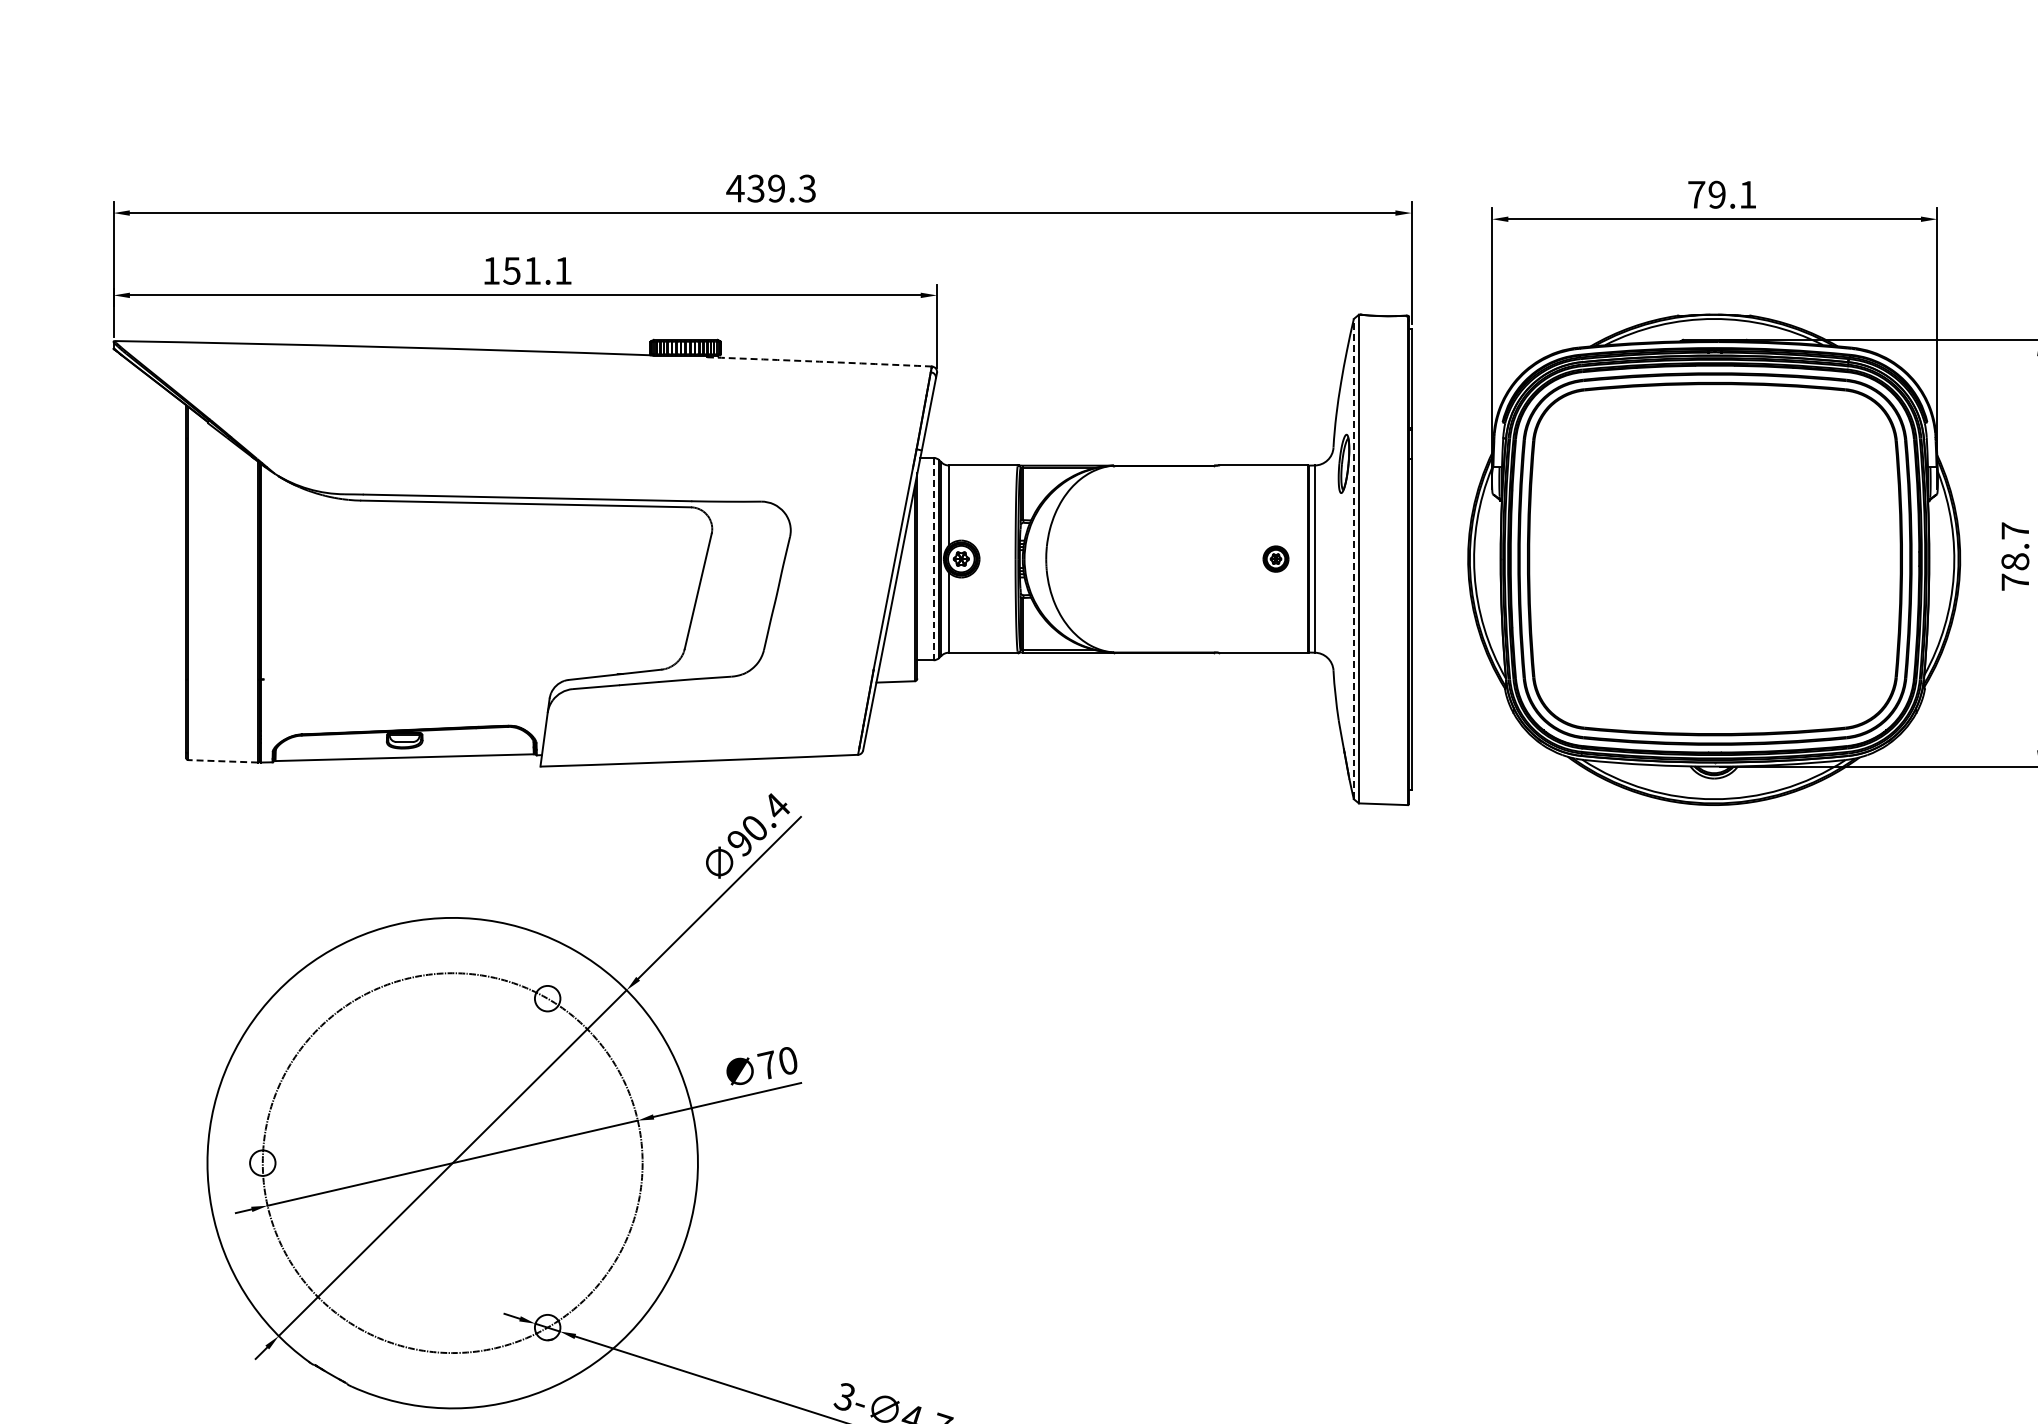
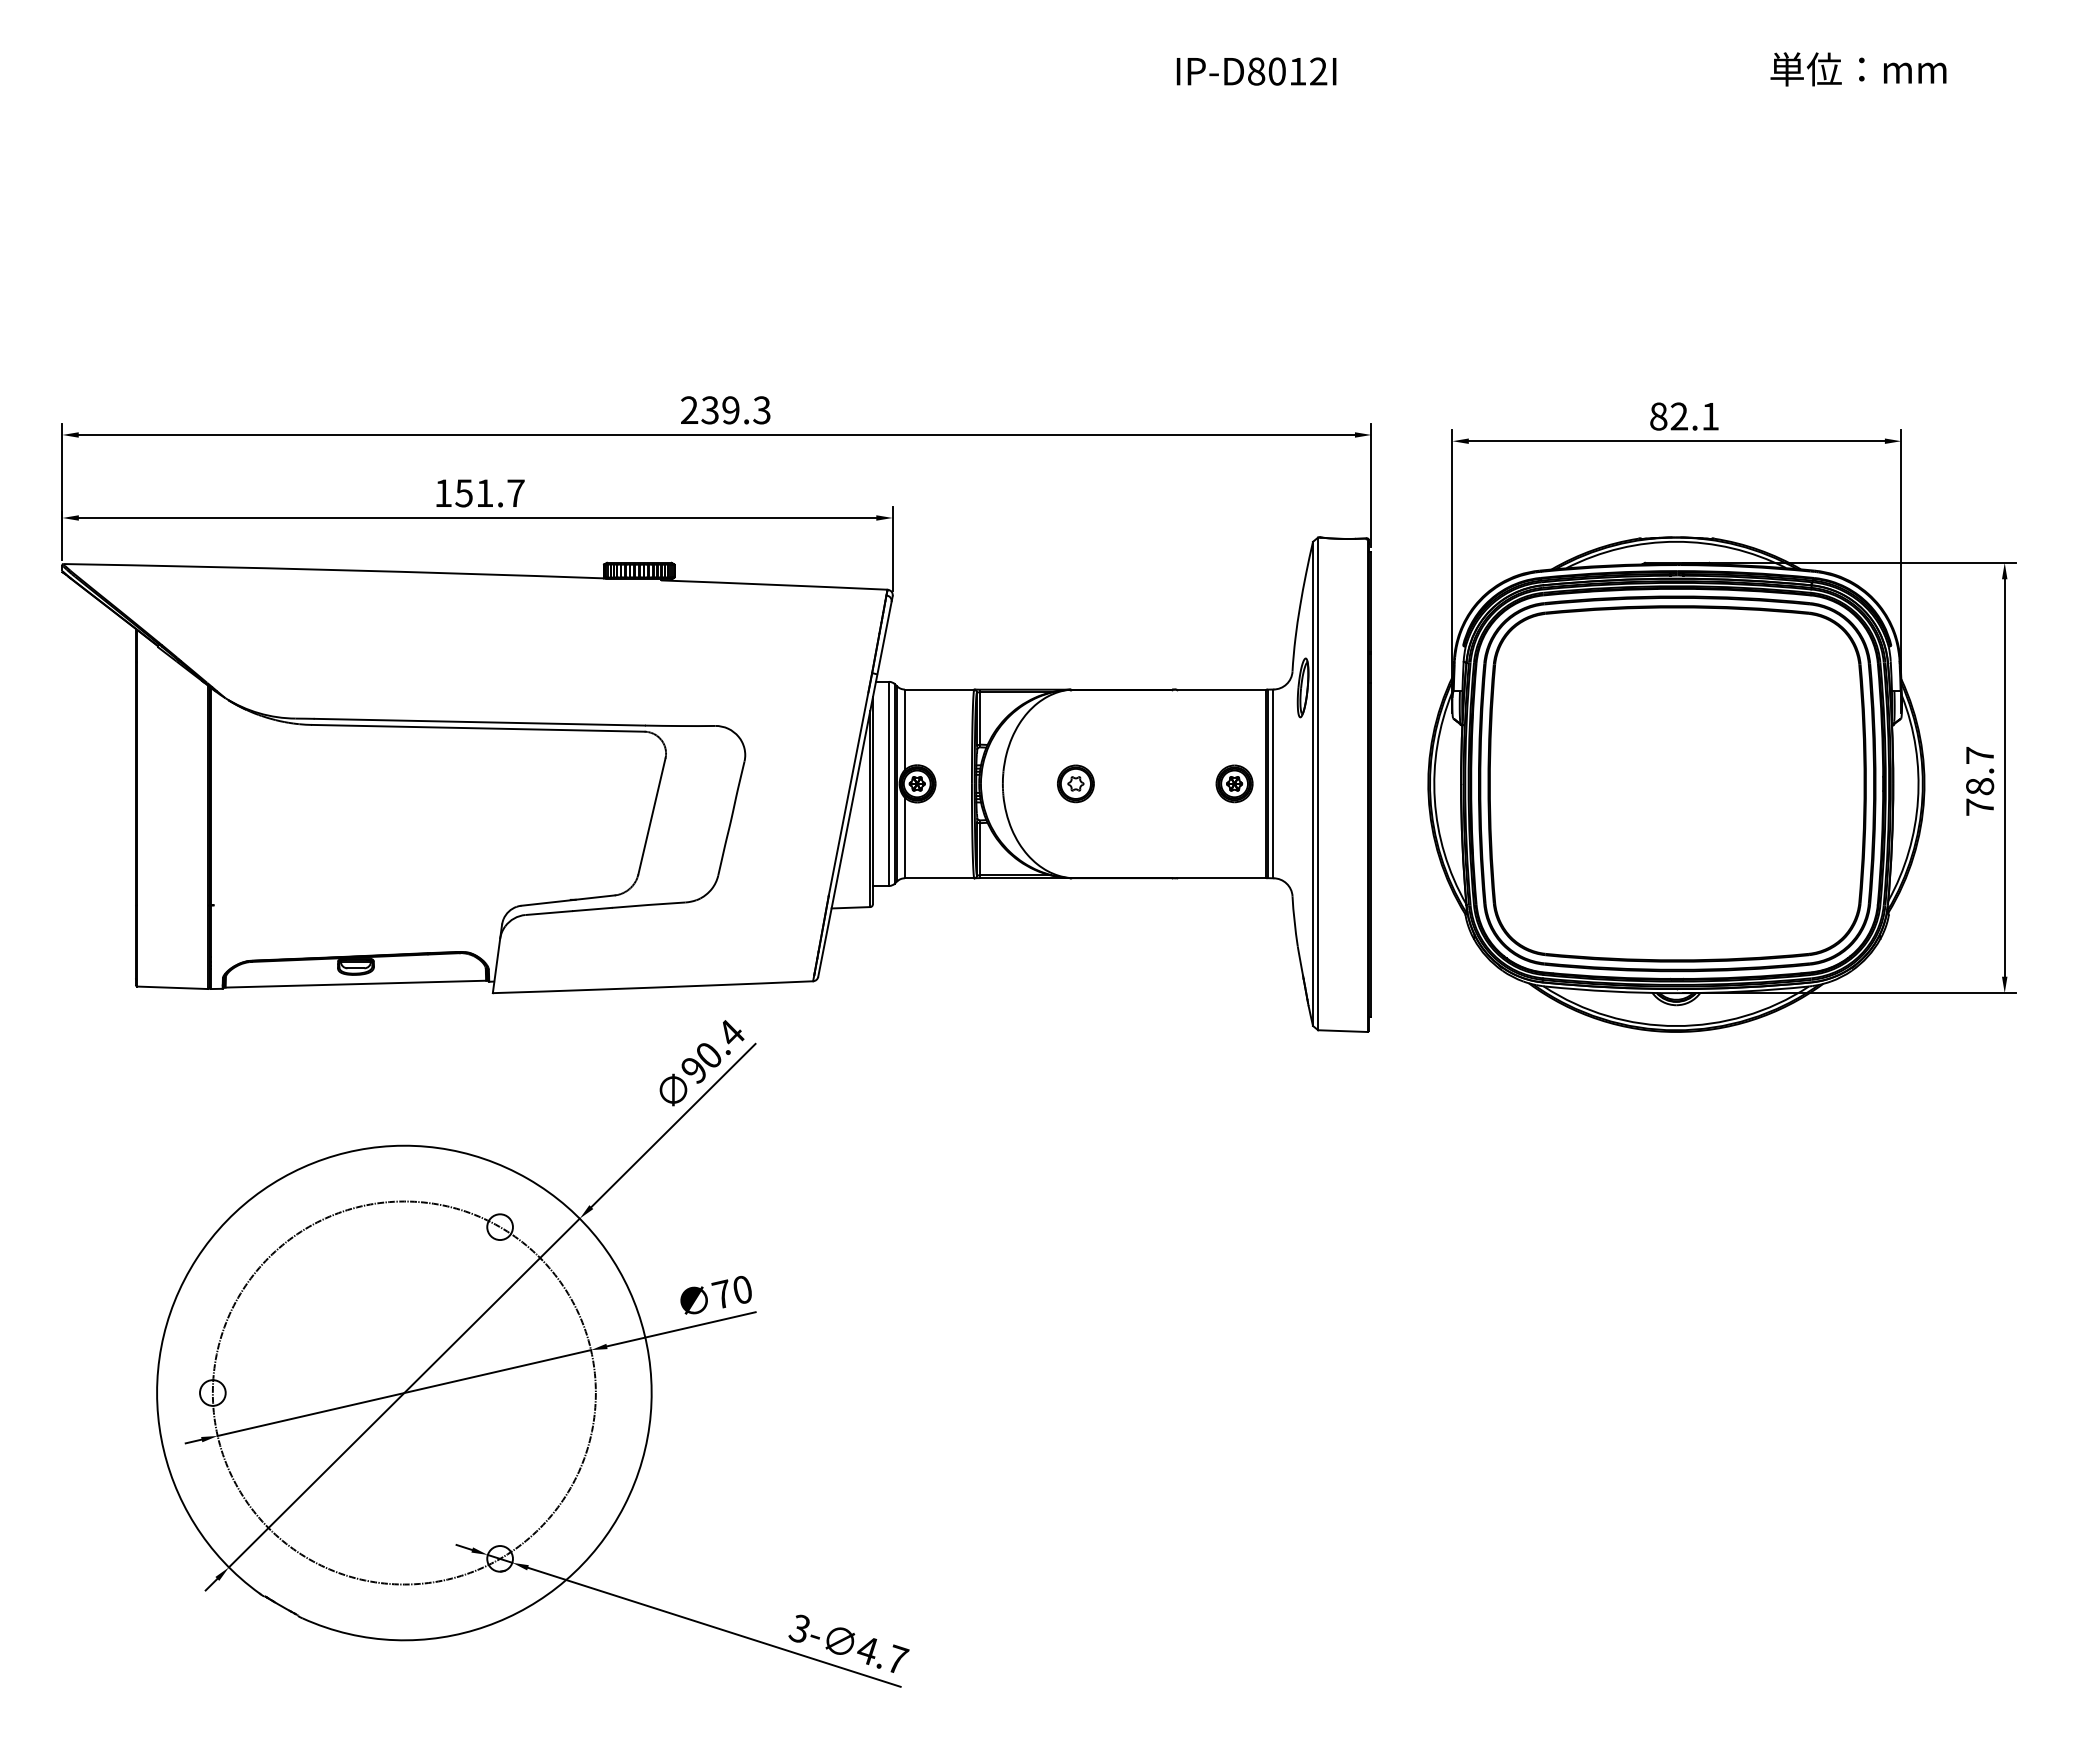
text: (735, 187) -> (689, 409), 439.3 -> 239.3
text: (1706, 194) -> (1668, 416), 79.1 -> 82.1
text: (562, 270) -> (515, 492), 151.1 -> 151.7
arc: (819, 361) -> (774, 584), dashed -> solid
part: (1118, 558) -> (1075, 783), added
part: (1275, 558) -> (1234, 783), size x1.43
line: (1354, 558) -> (1313, 783), dashed -> solid
line: (933, 559) -> (889, 784), dashed -> solid
line: (222, 760) -> (172, 987), dashed -> solid

